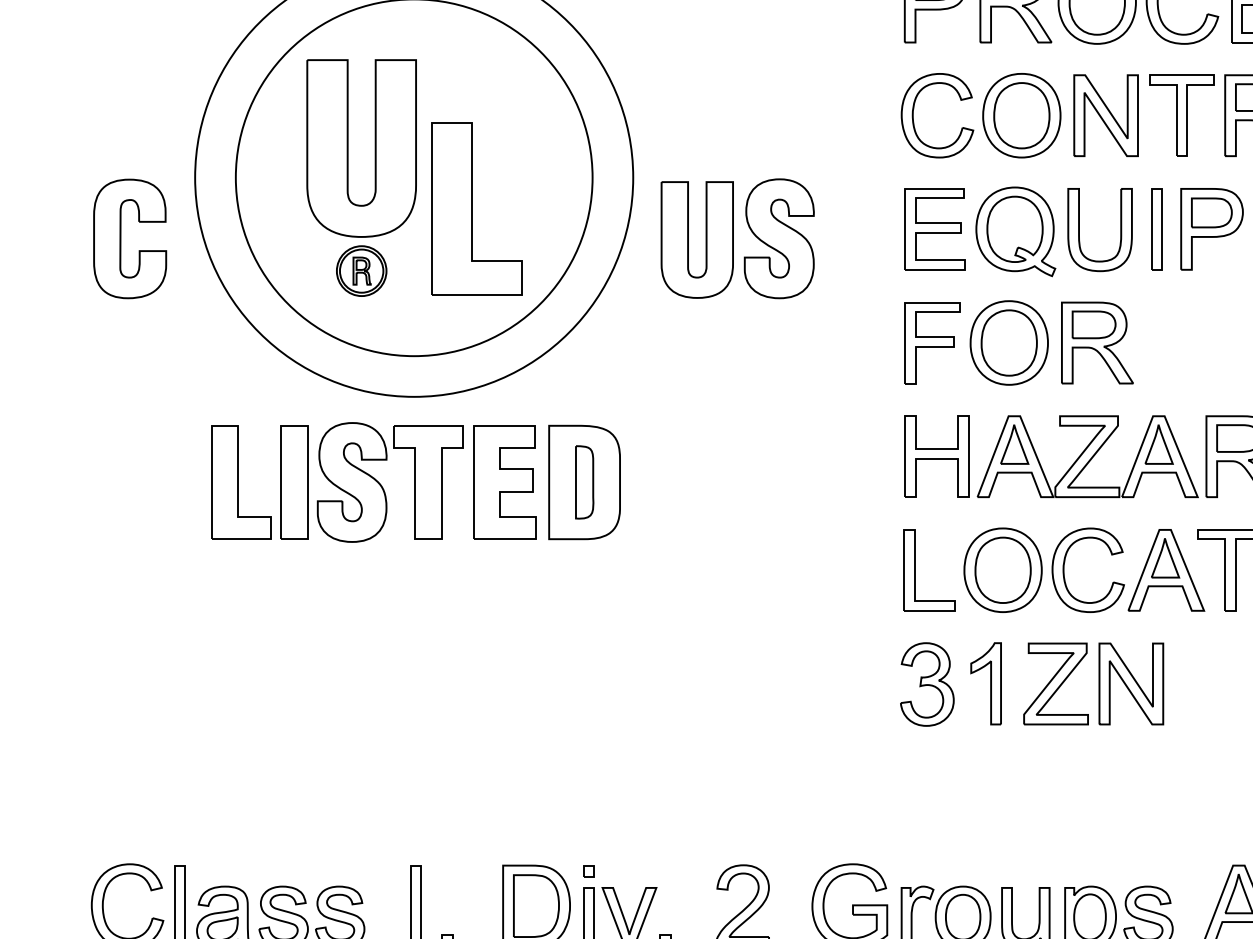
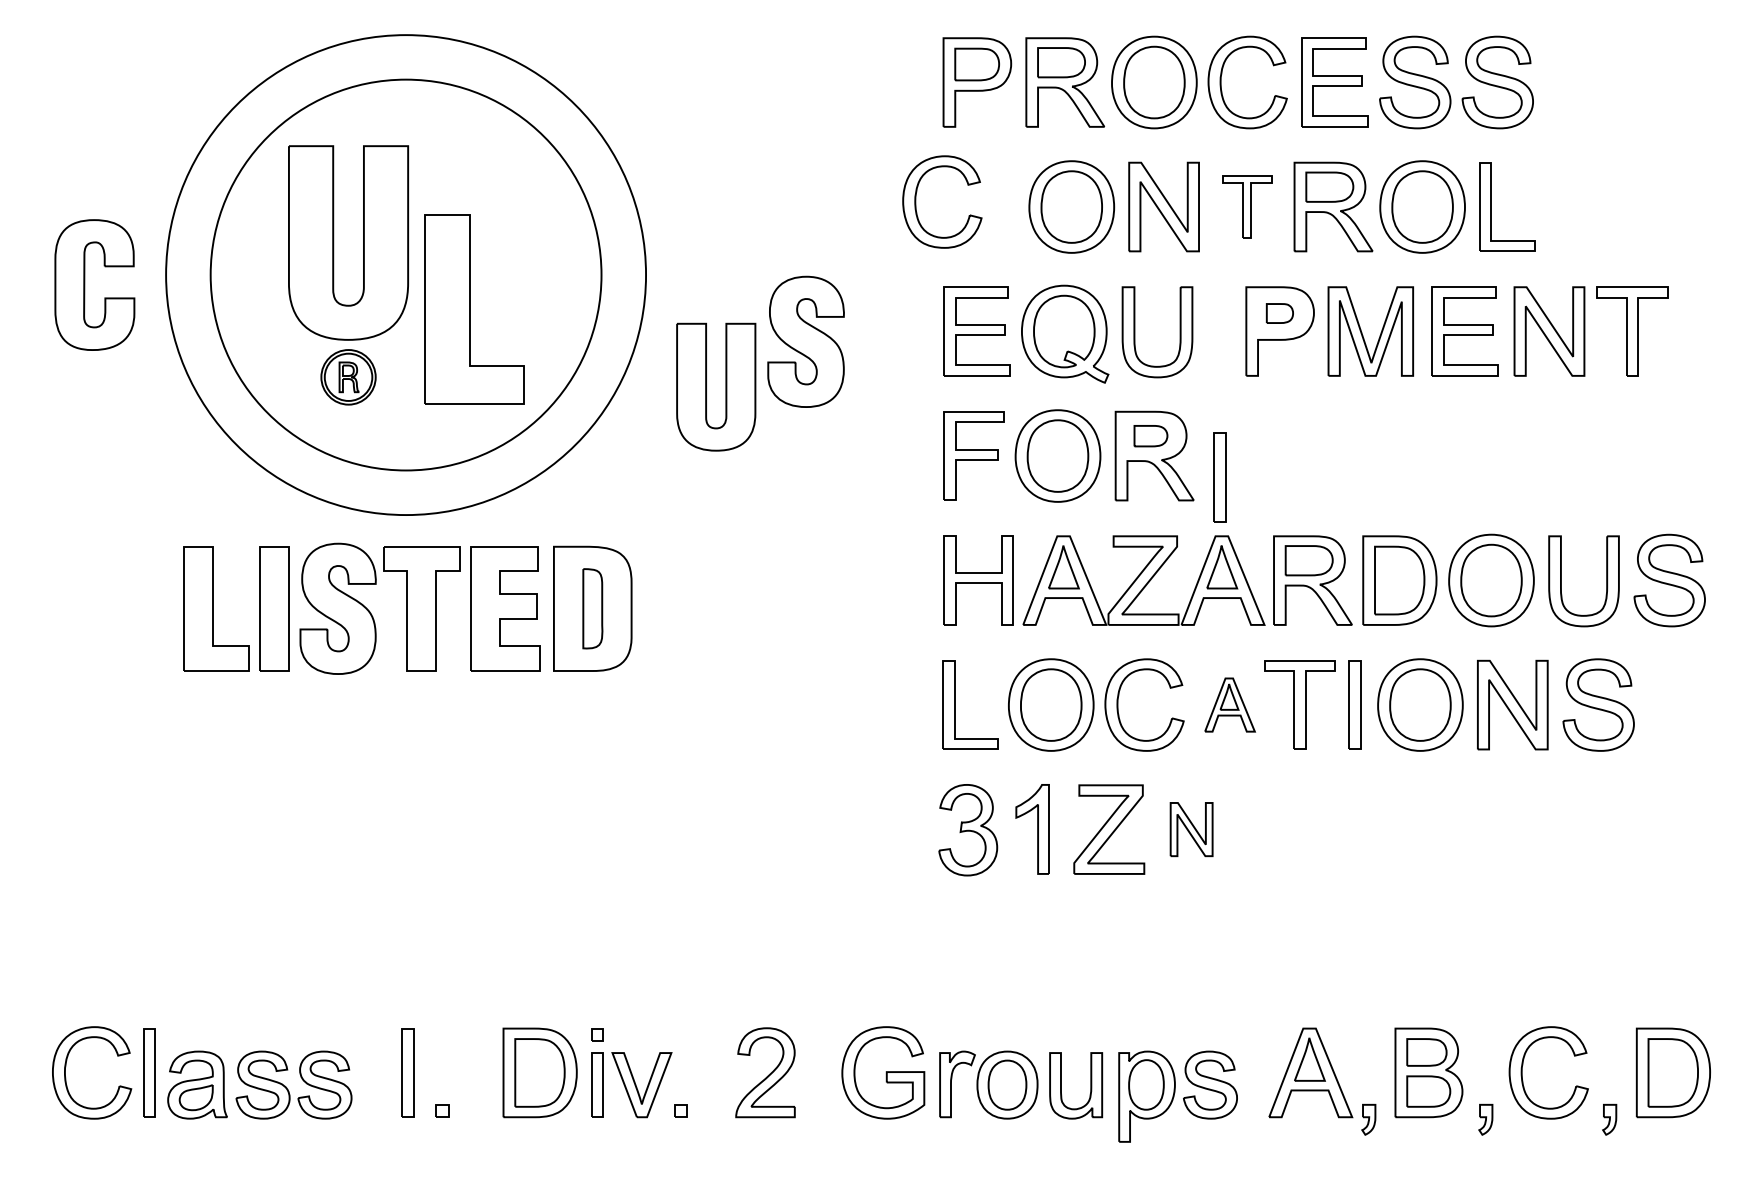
part: (913, 115) -> (916, 201), moved
part: (1181, 115) -> (1246, 206), size x0.7
part: (1211, 212) -> (1279, 313), size x0.6
part: (1156, 229) -> (1219, 477), moved
part: (121, 238) -> (85, 284), moved
part: (705, 239) -> (725, 386), moved
part: (1093, 324) -> (1150, 435), size x0.7
part: (1165, 569) -> (1229, 704), size x0.6
part: (1131, 683) -> (1191, 829), size x0.6

